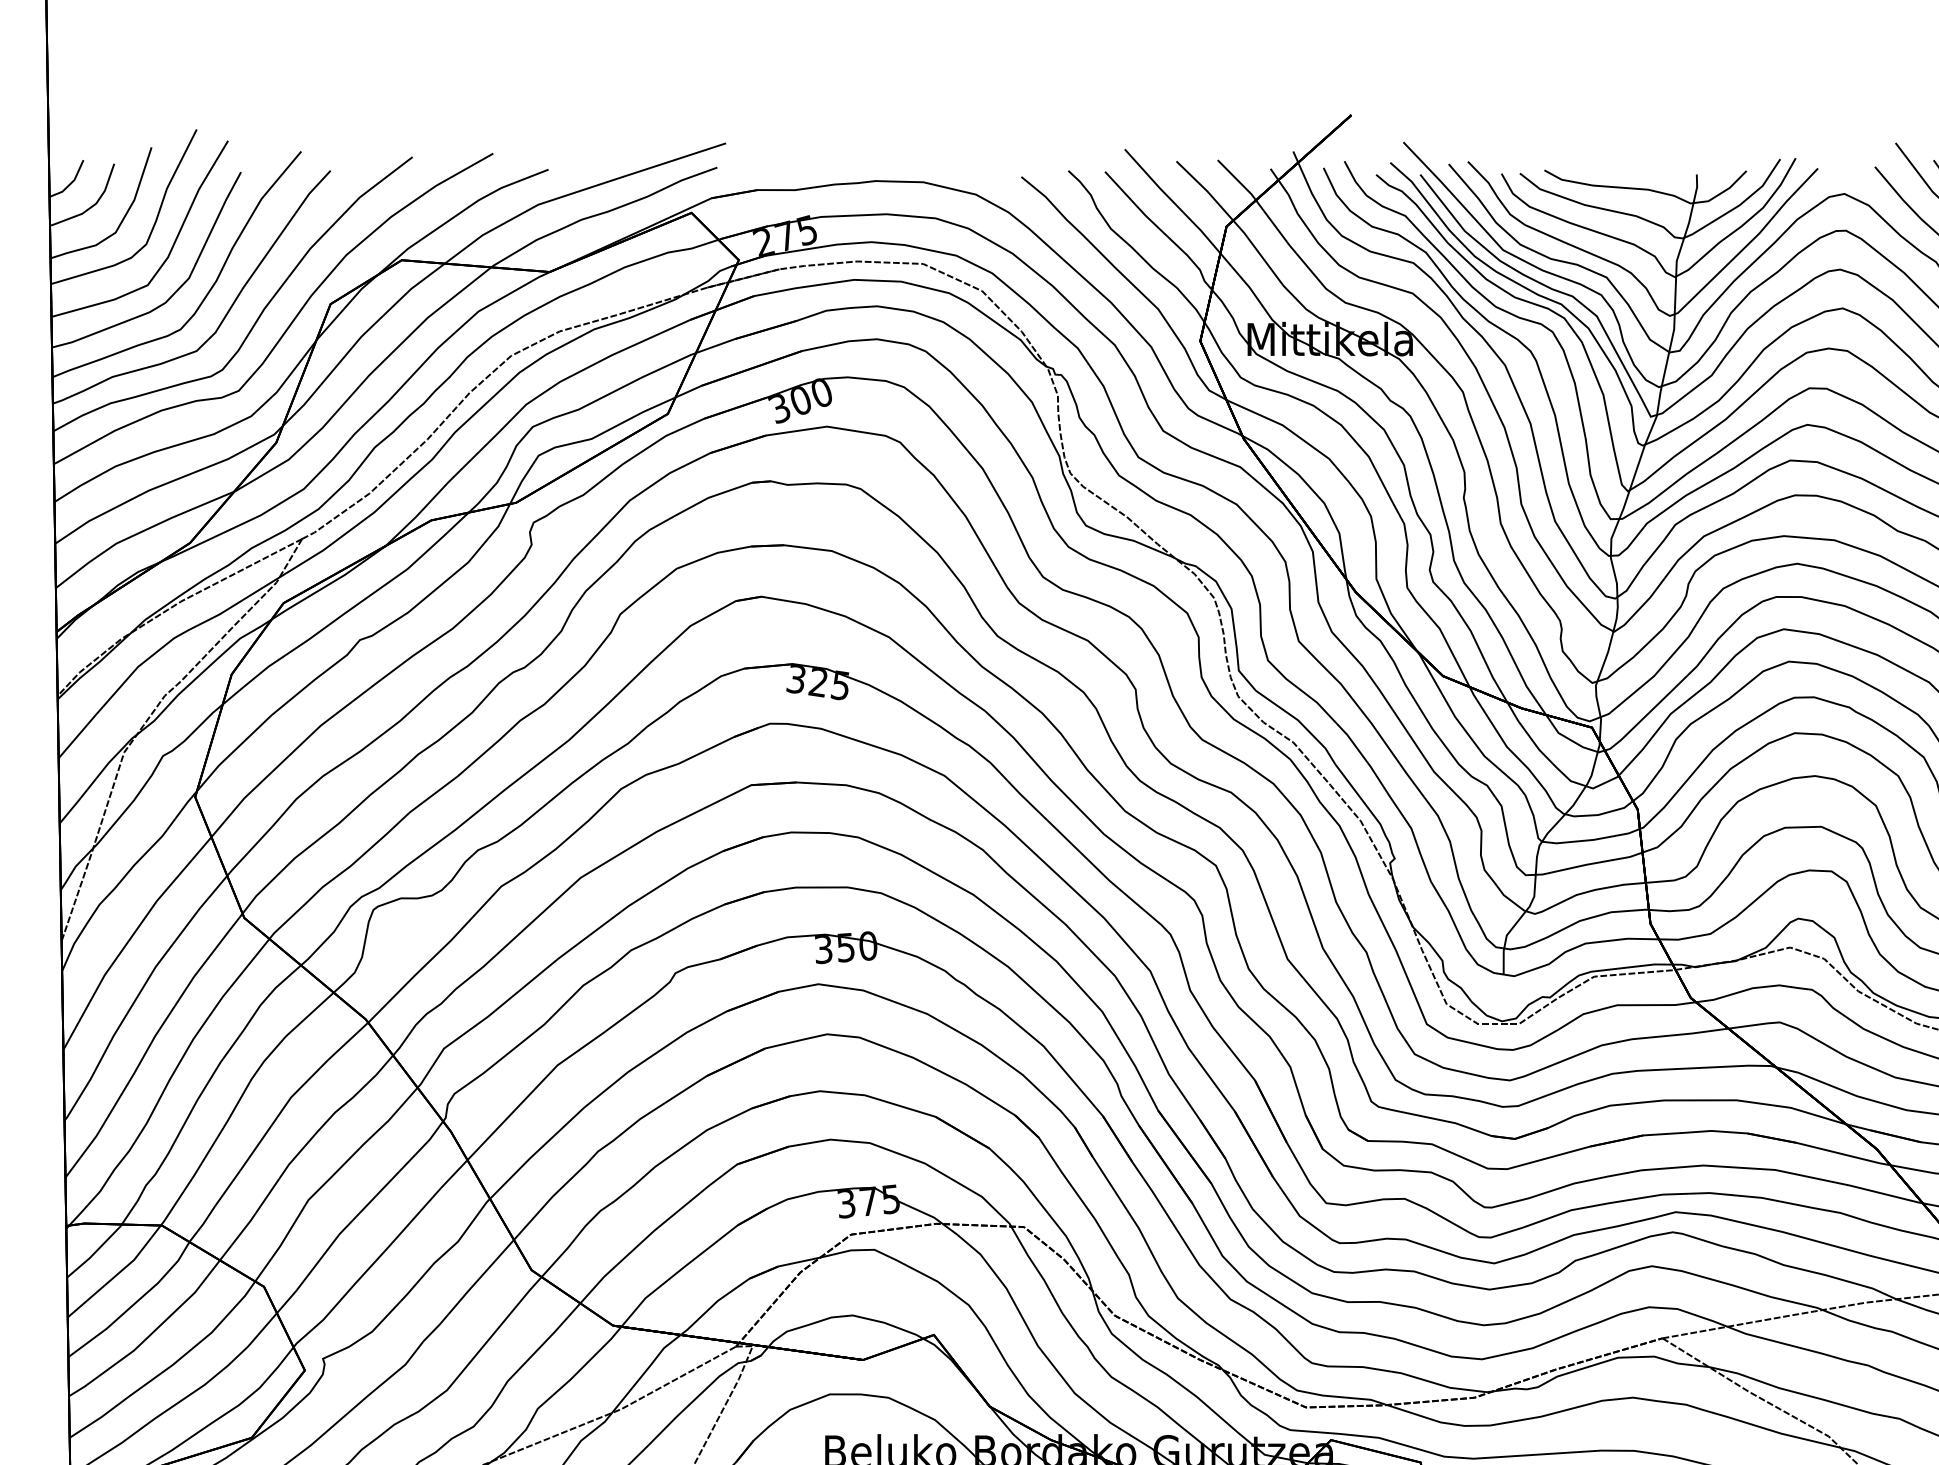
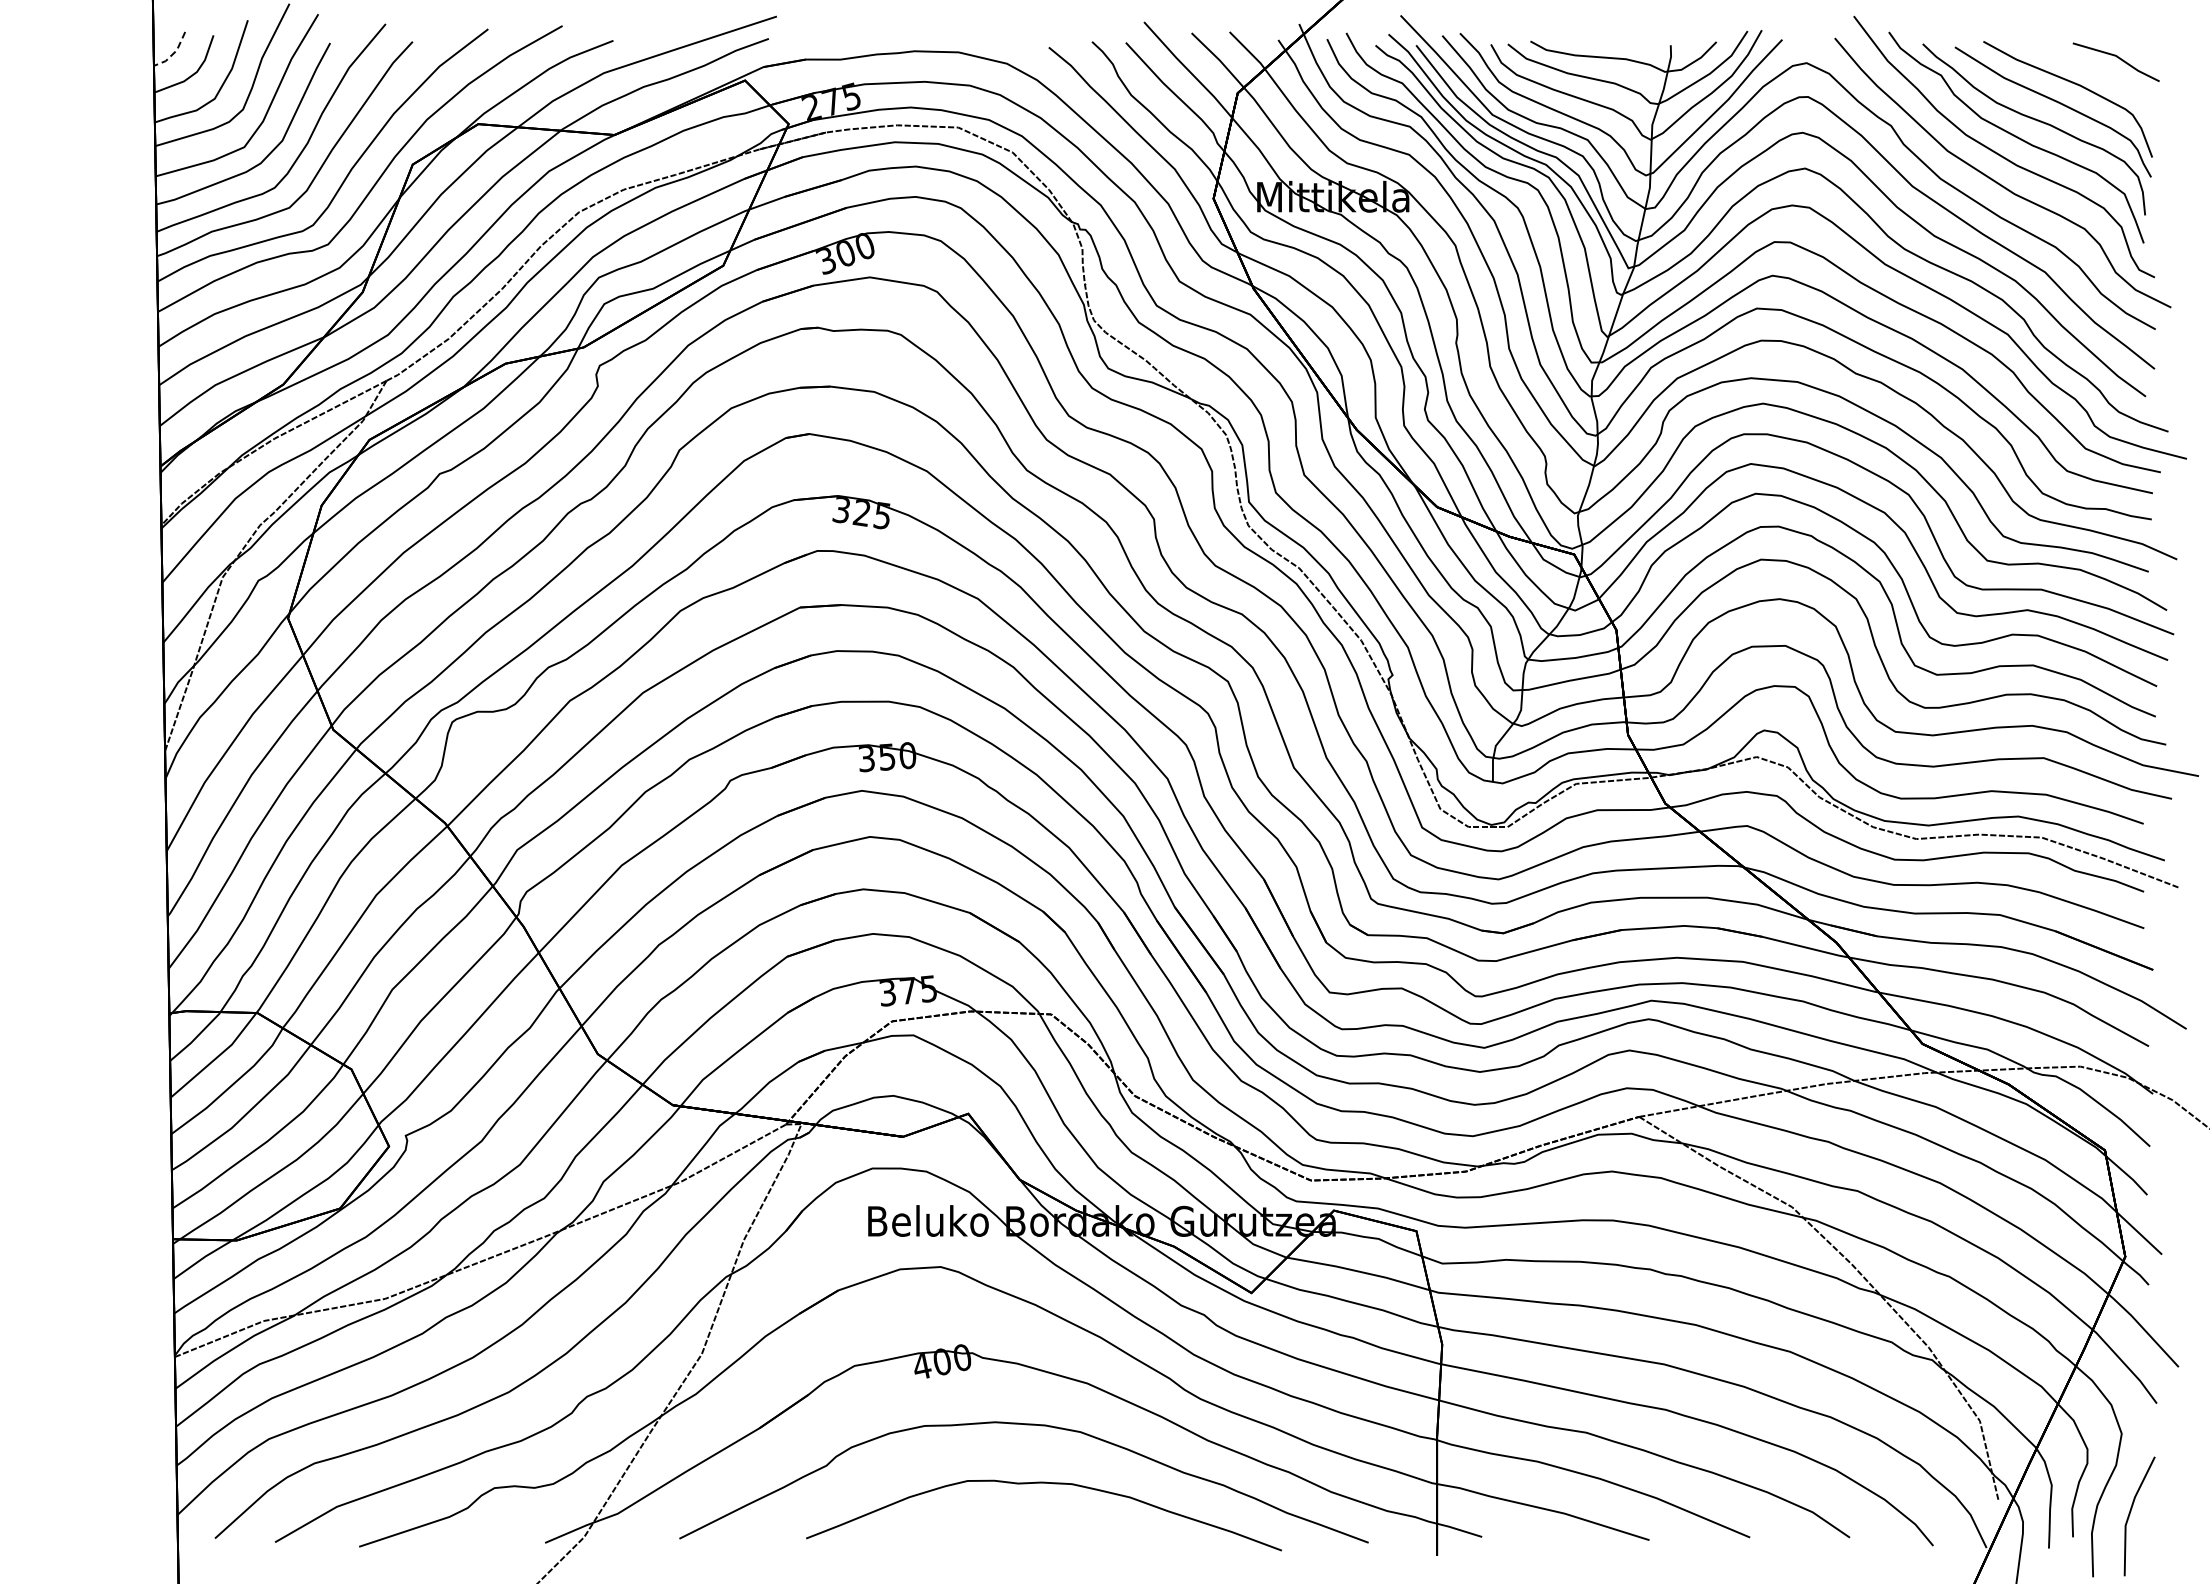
line: (71, 183) -> (174, 53), solid -> dashed

